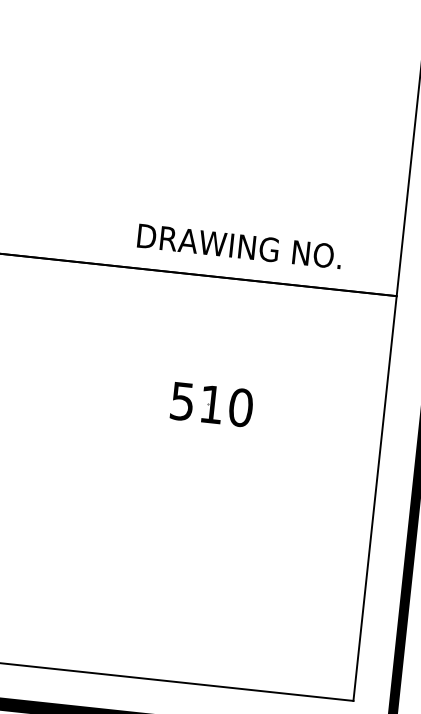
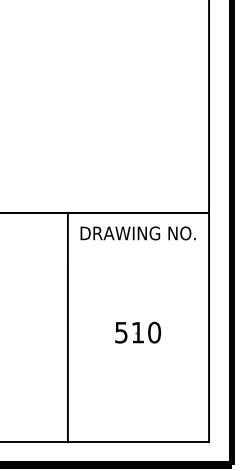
text: (238, 246) -> (137, 233), moved
part: (212, 404) -> (138, 332), moved
line: (125, 471) -> (67, 327), added

